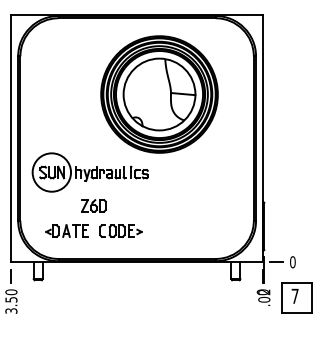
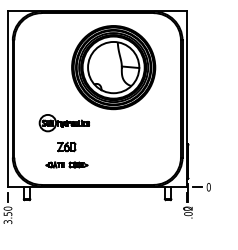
part: (90, 171) -> (64, 122), size x0.6
part: (93, 230) -> (66, 164), size x0.6
part: (296, 297) -> (211, 212), removed

